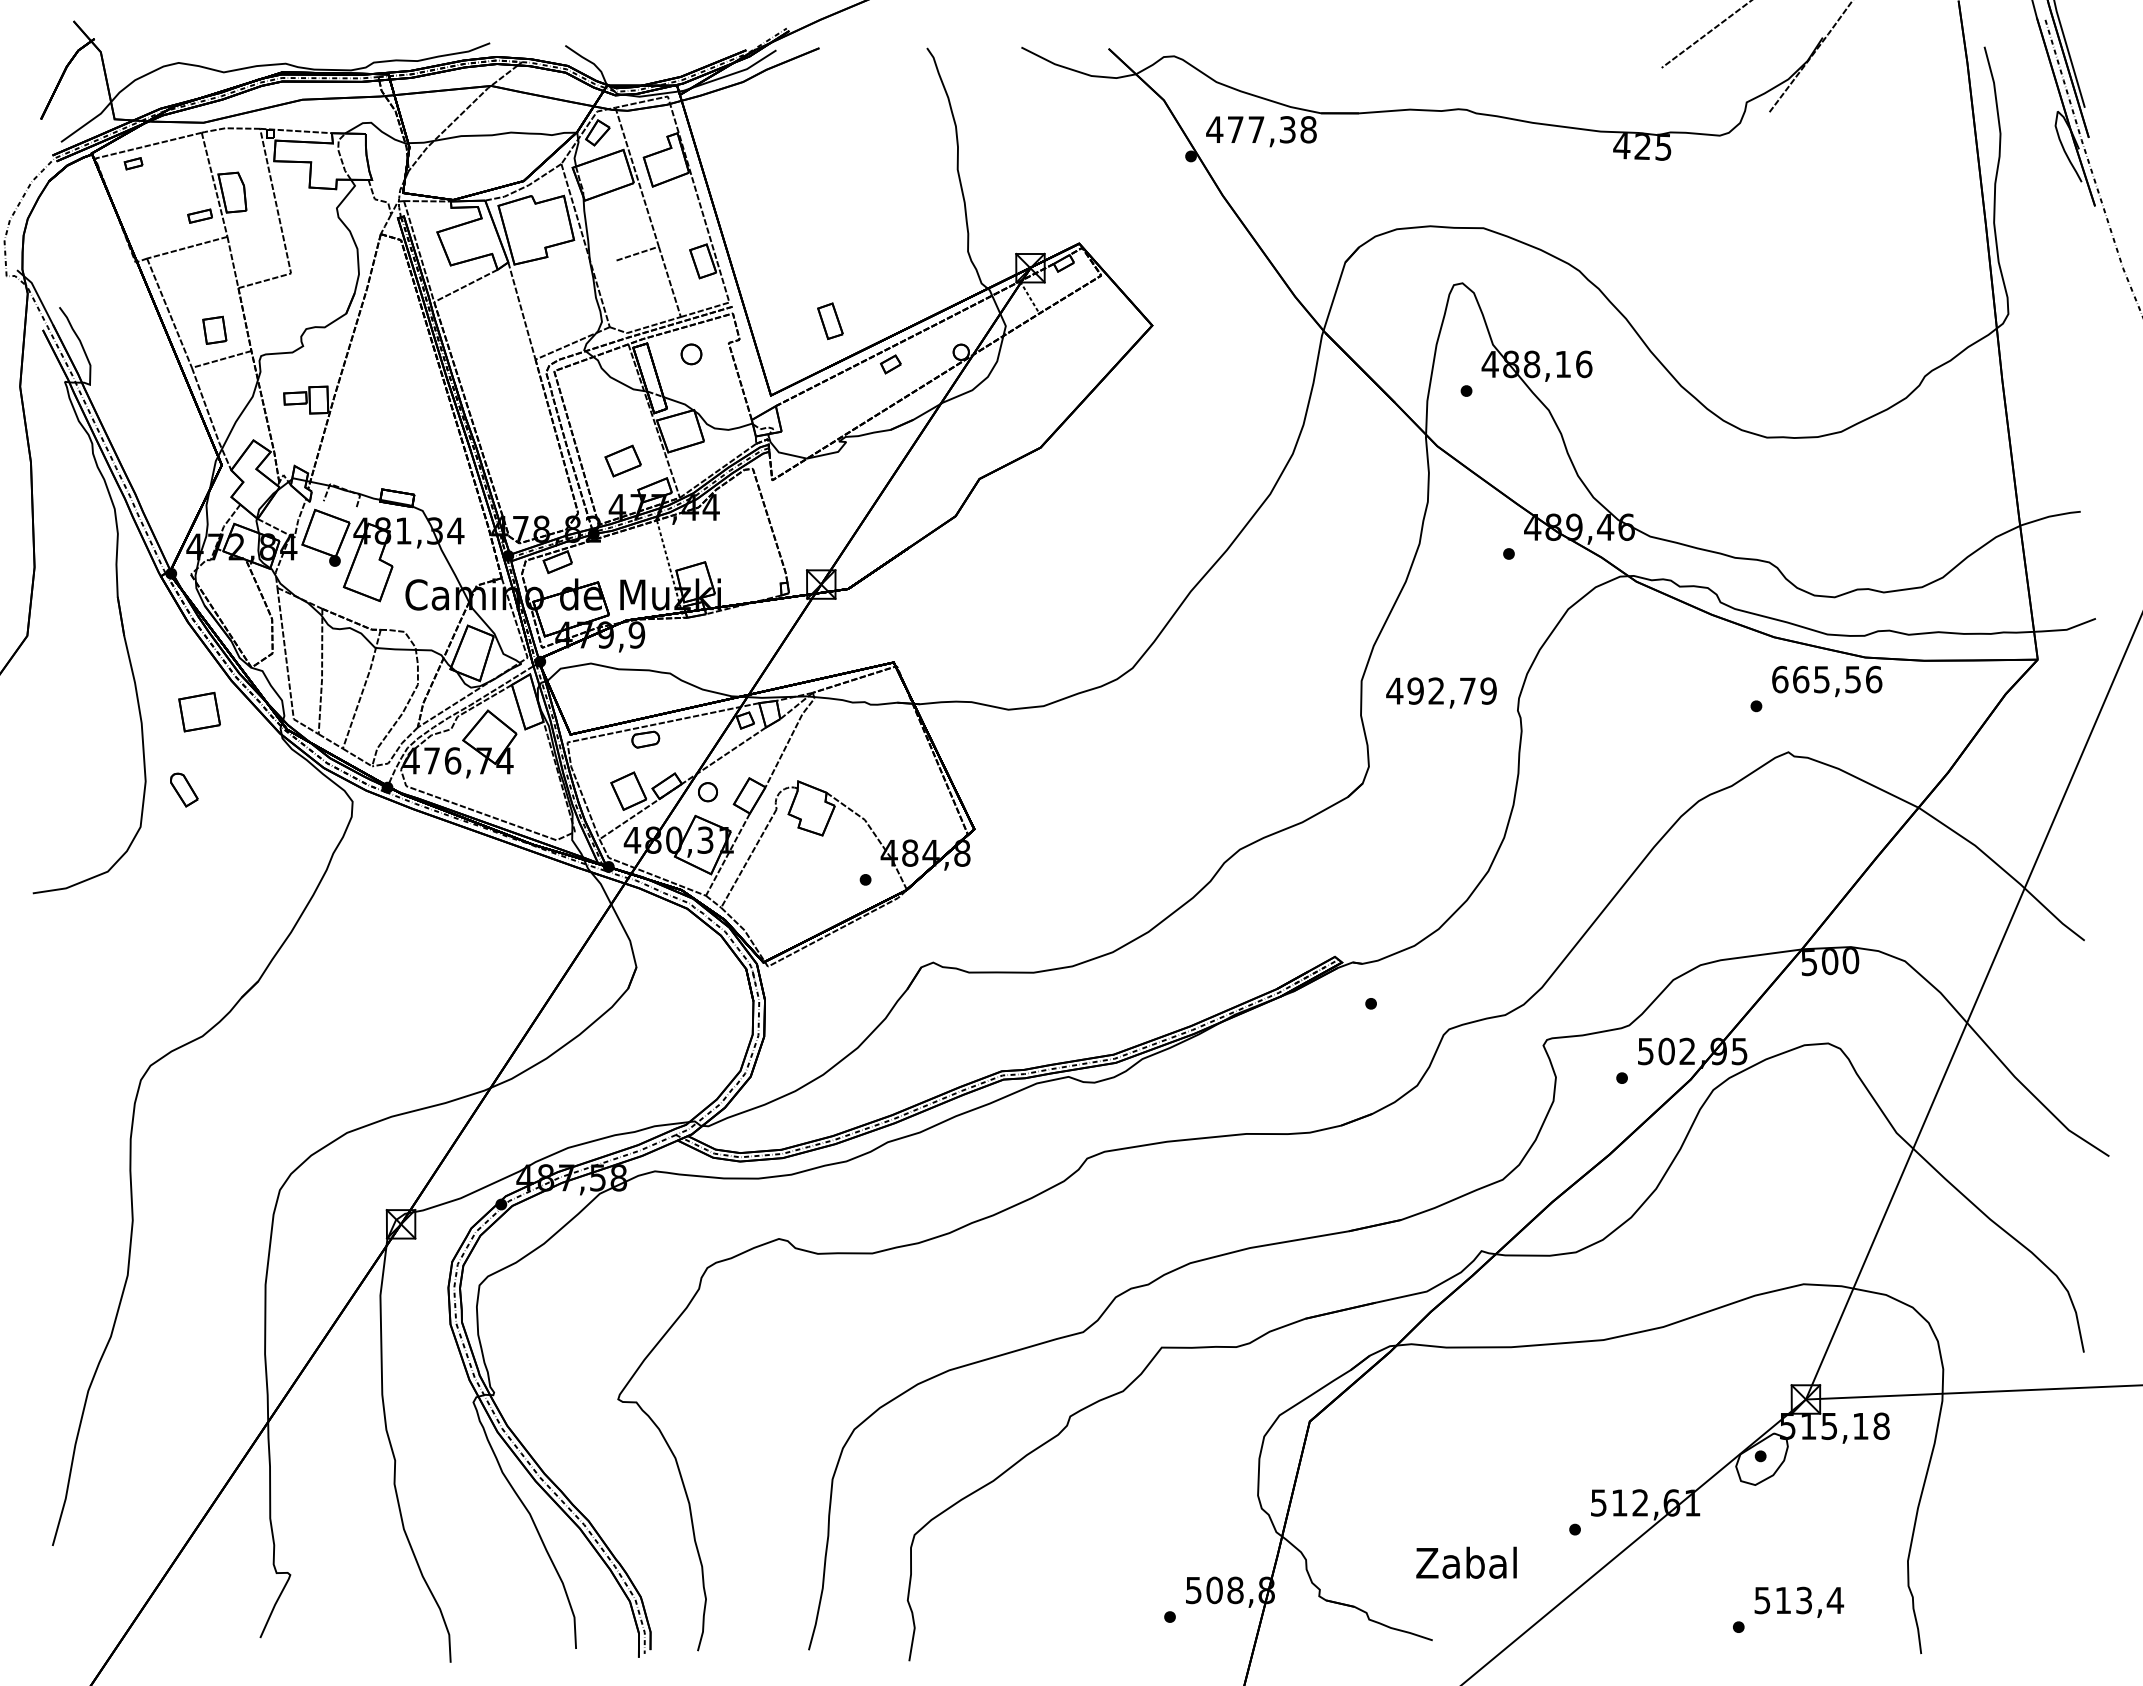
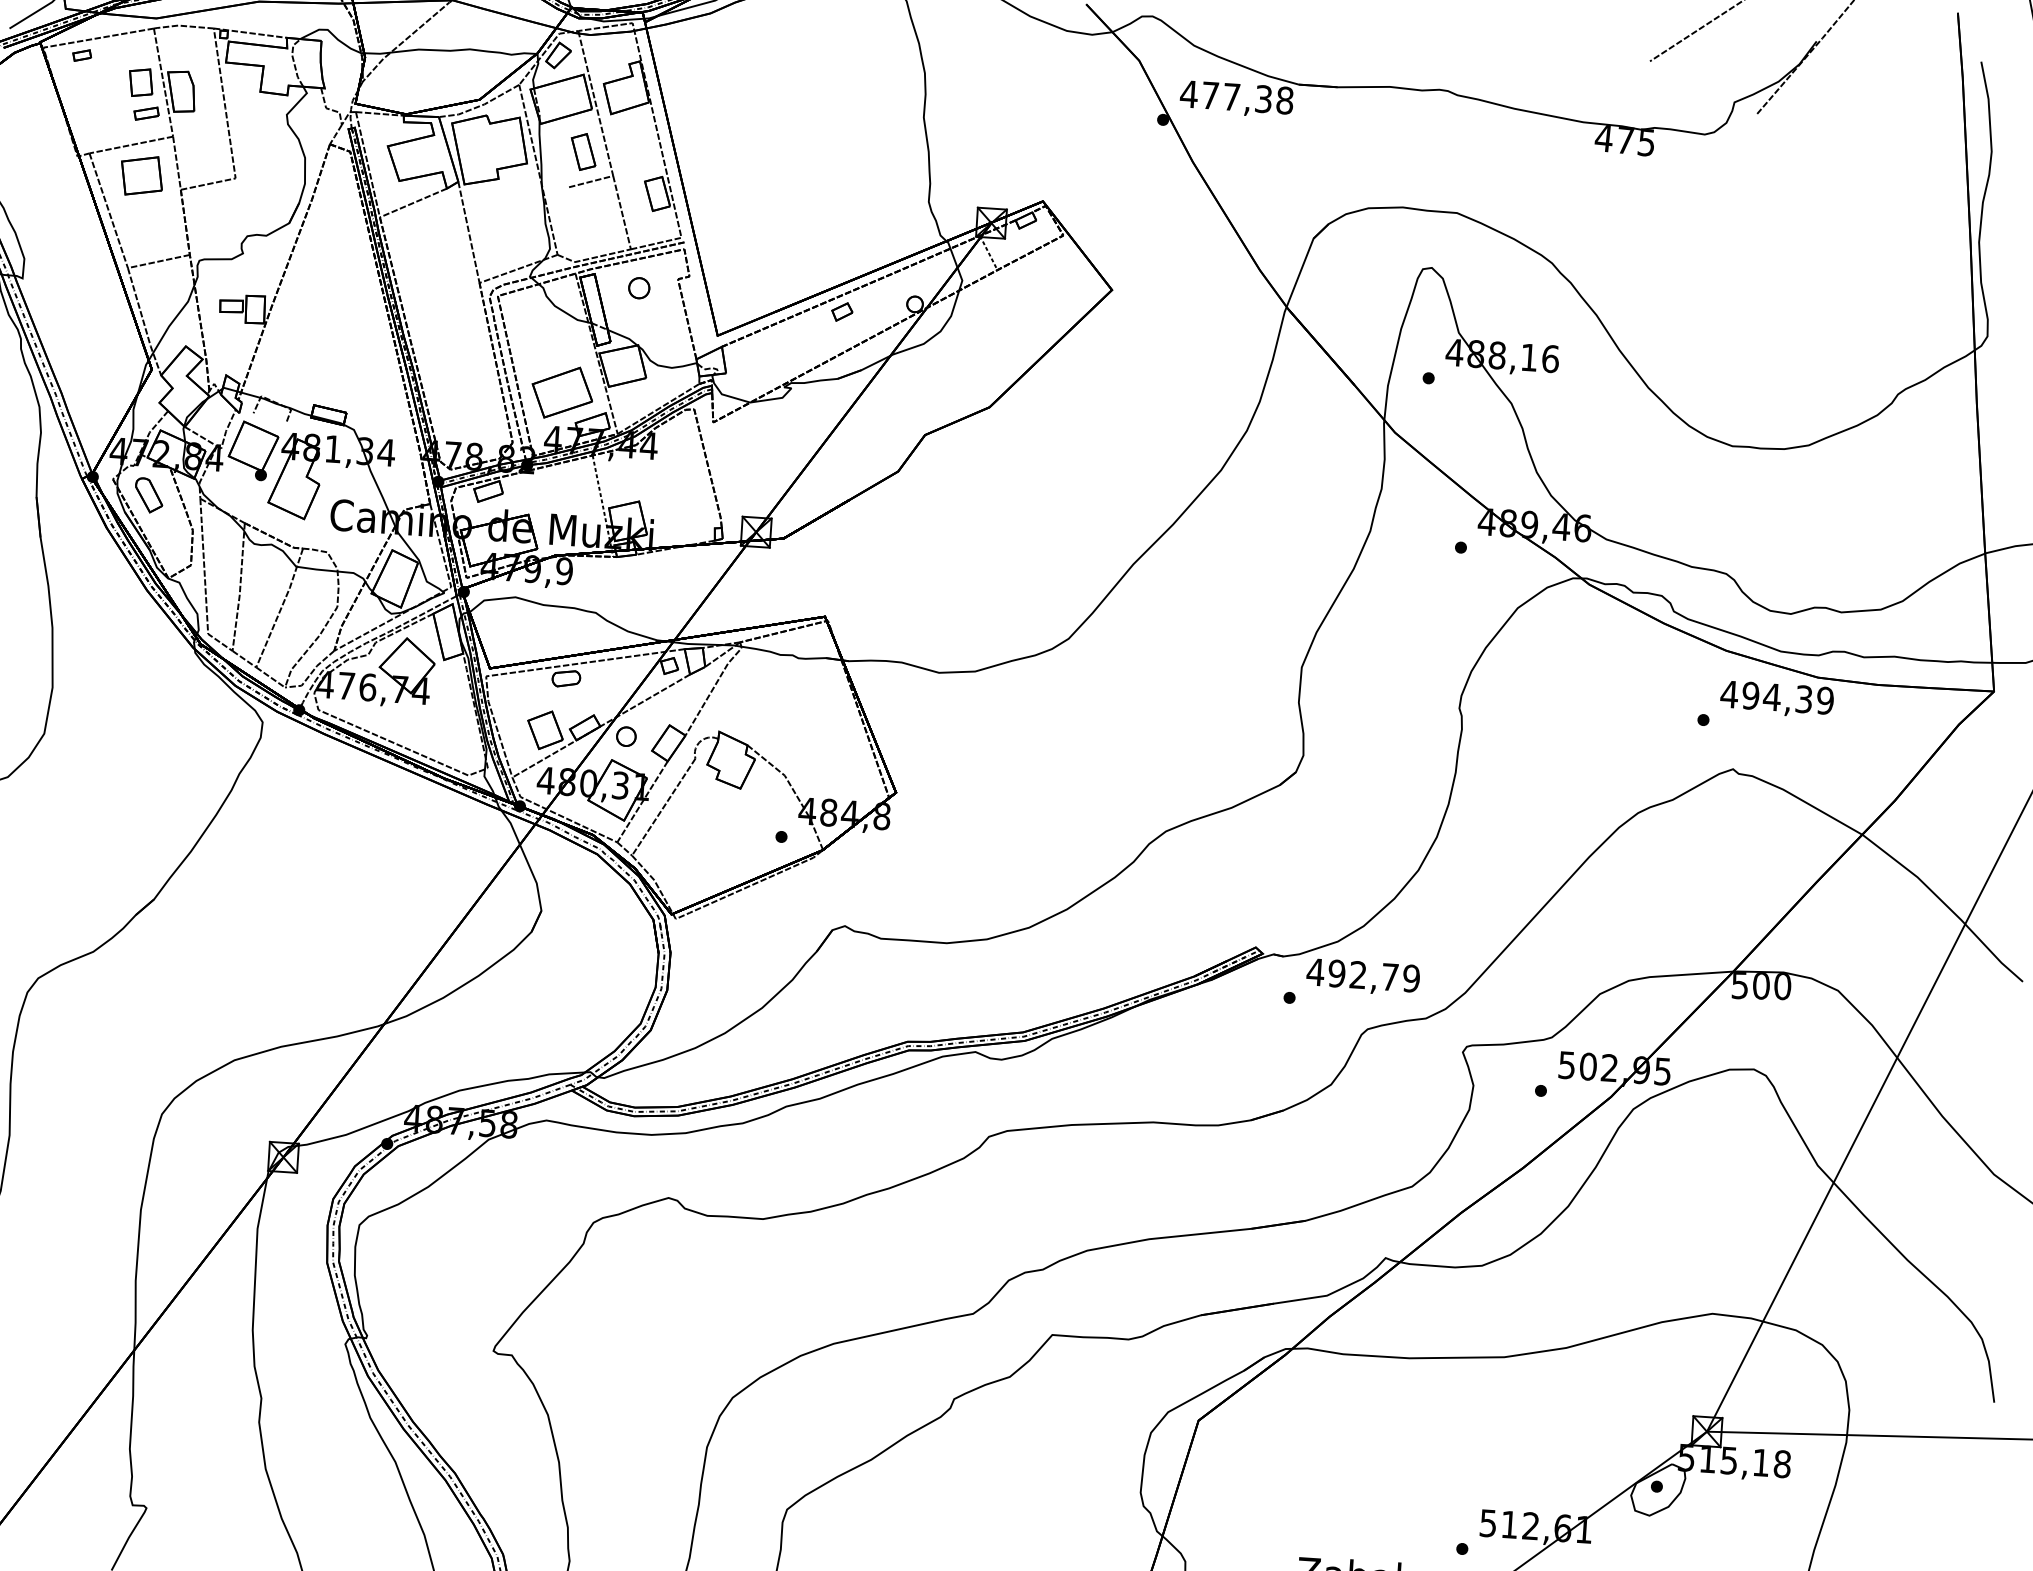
text: (1642, 145) -> (1625, 139), 425 -> 475
part: (830, 320) -> (583, 151), moved
part: (214, 329) -> (140, 81), moved
part: (622, 460) -> (561, 391), size x1.67
text: (1826, 679) -> (1776, 697), 665,56 -> 494,39
text: (1441, 692) -> (1363, 976), moved
part: (199, 711) -> (141, 175), moved
part: (184, 789) -> (149, 494), moved

